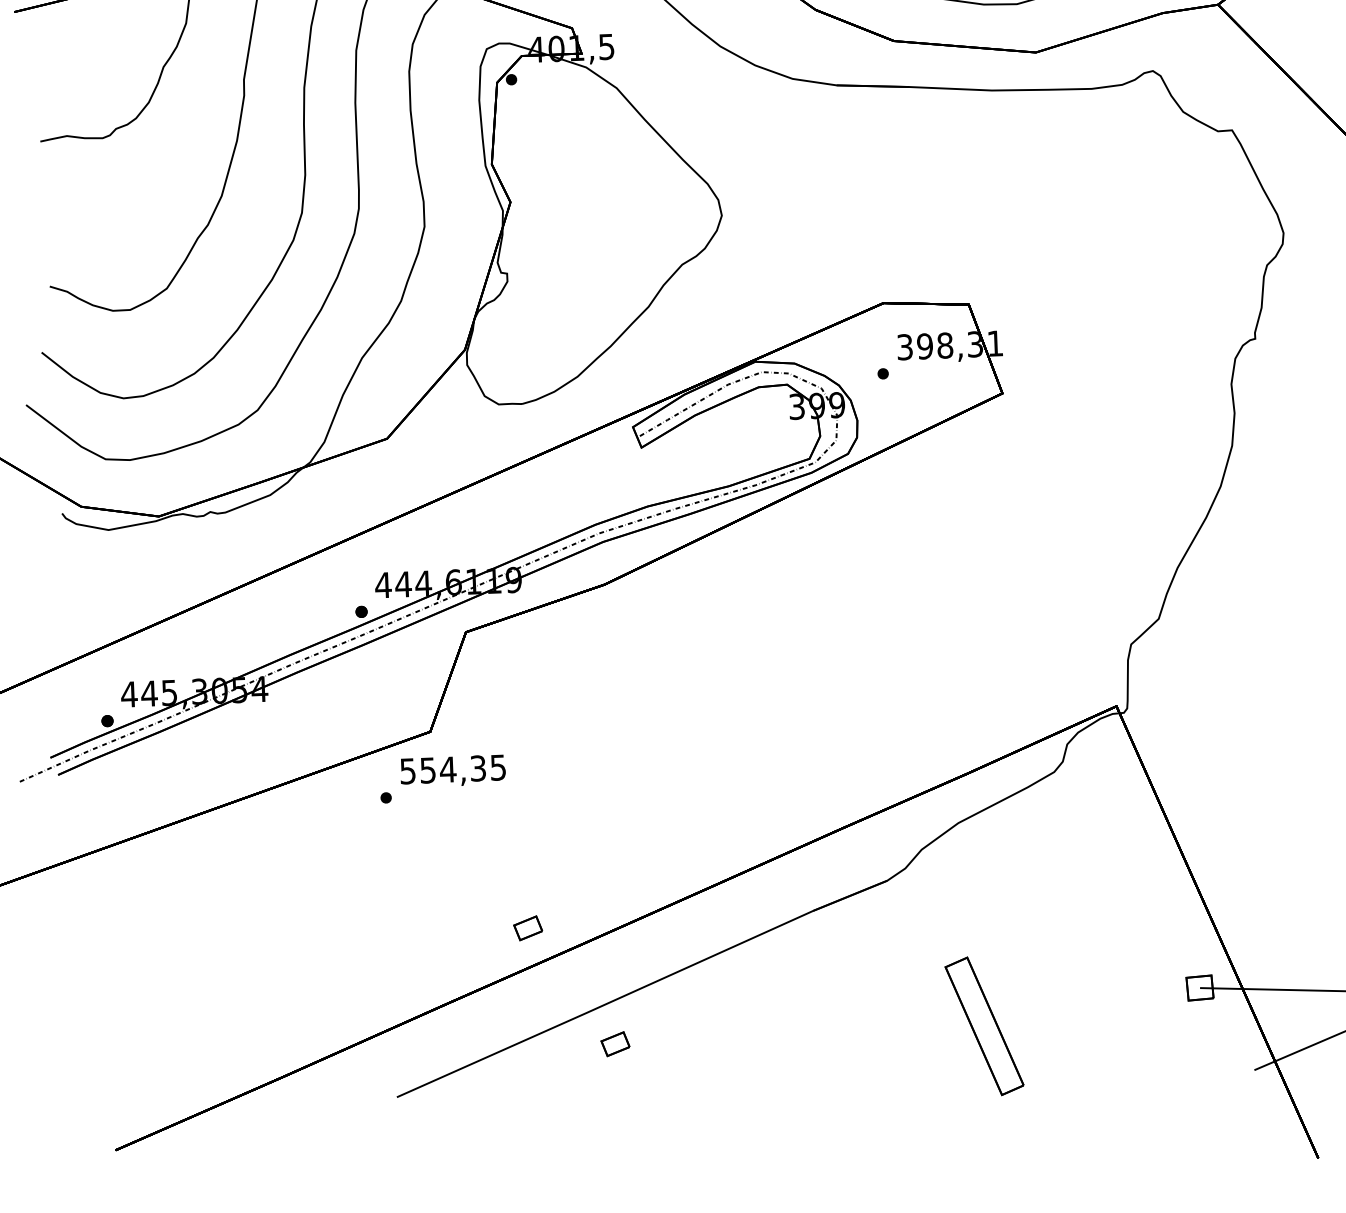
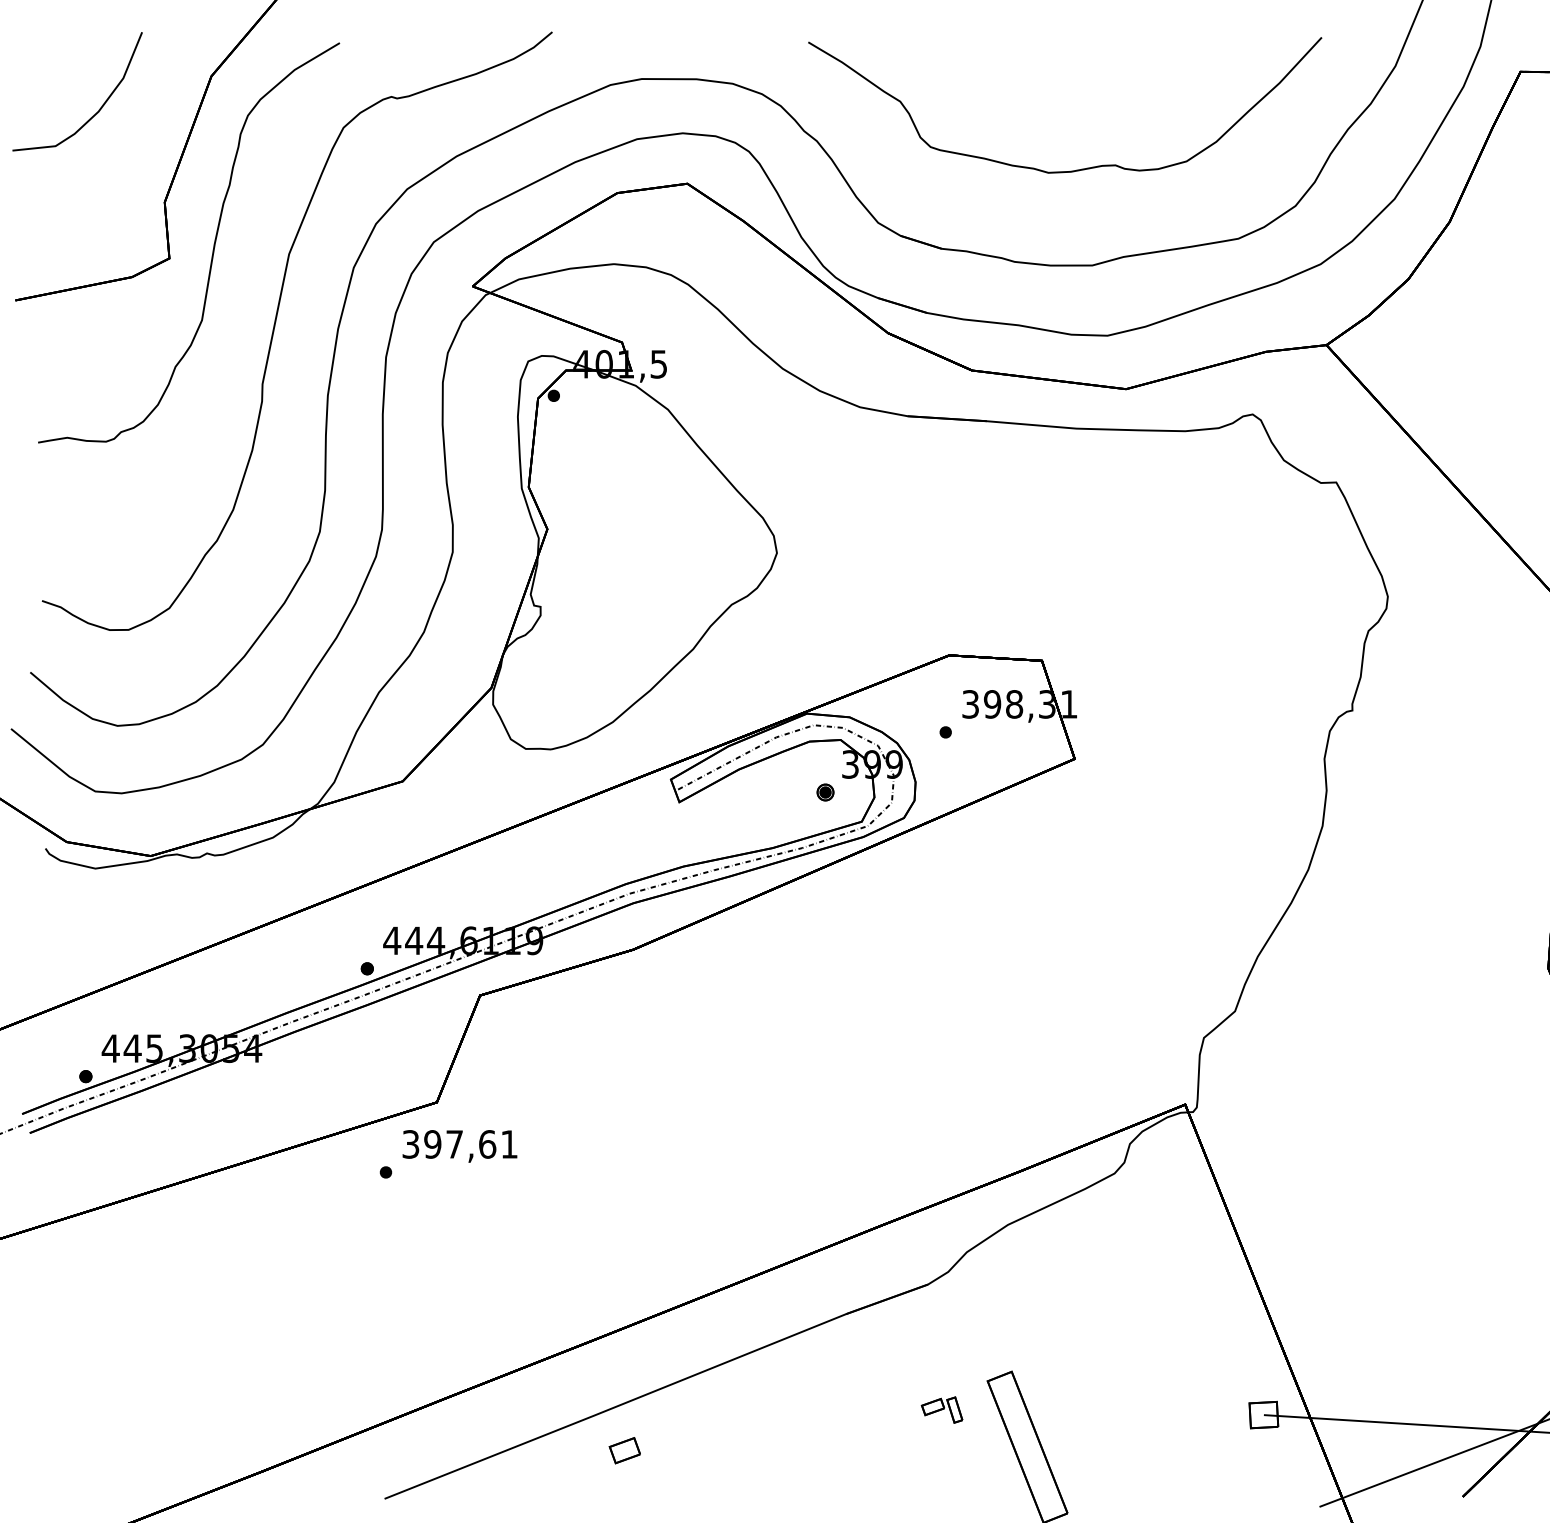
part: (775, 433) -> (825, 792), added
text: (453, 769) -> (460, 1144), 554,35 -> 397,61
part: (527, 928) -> (534, 1320), removed
part: (904, 994) -> (941, 1409), added

